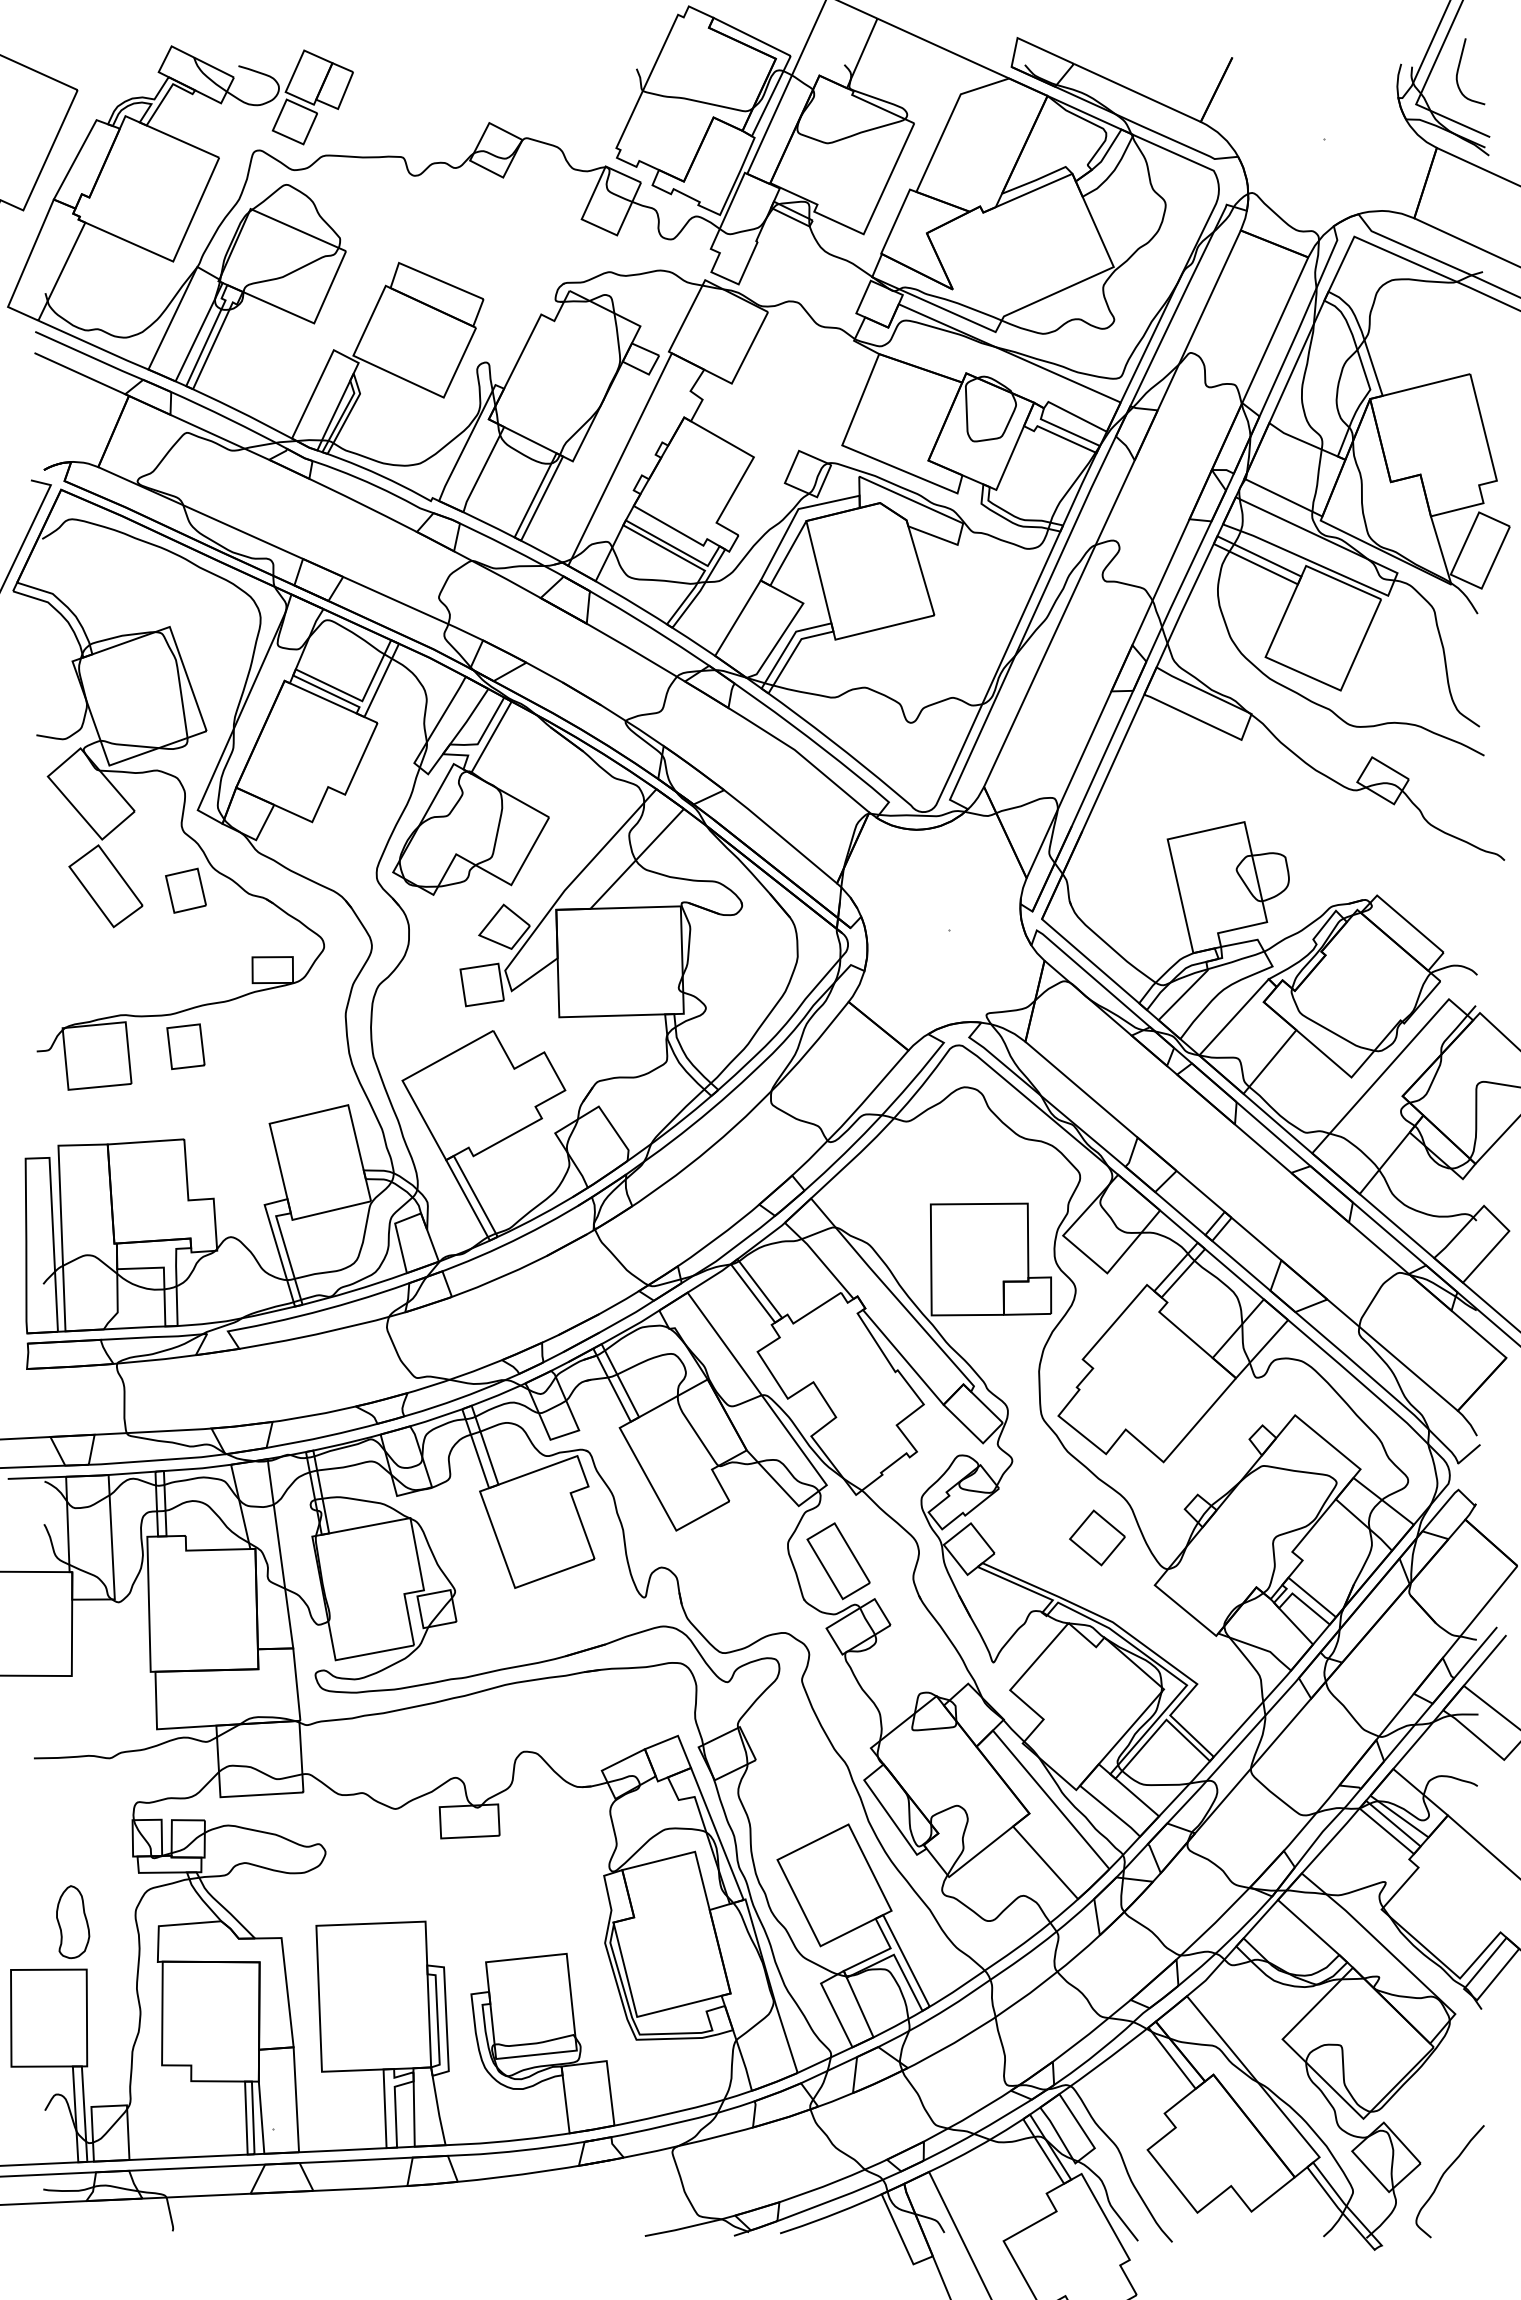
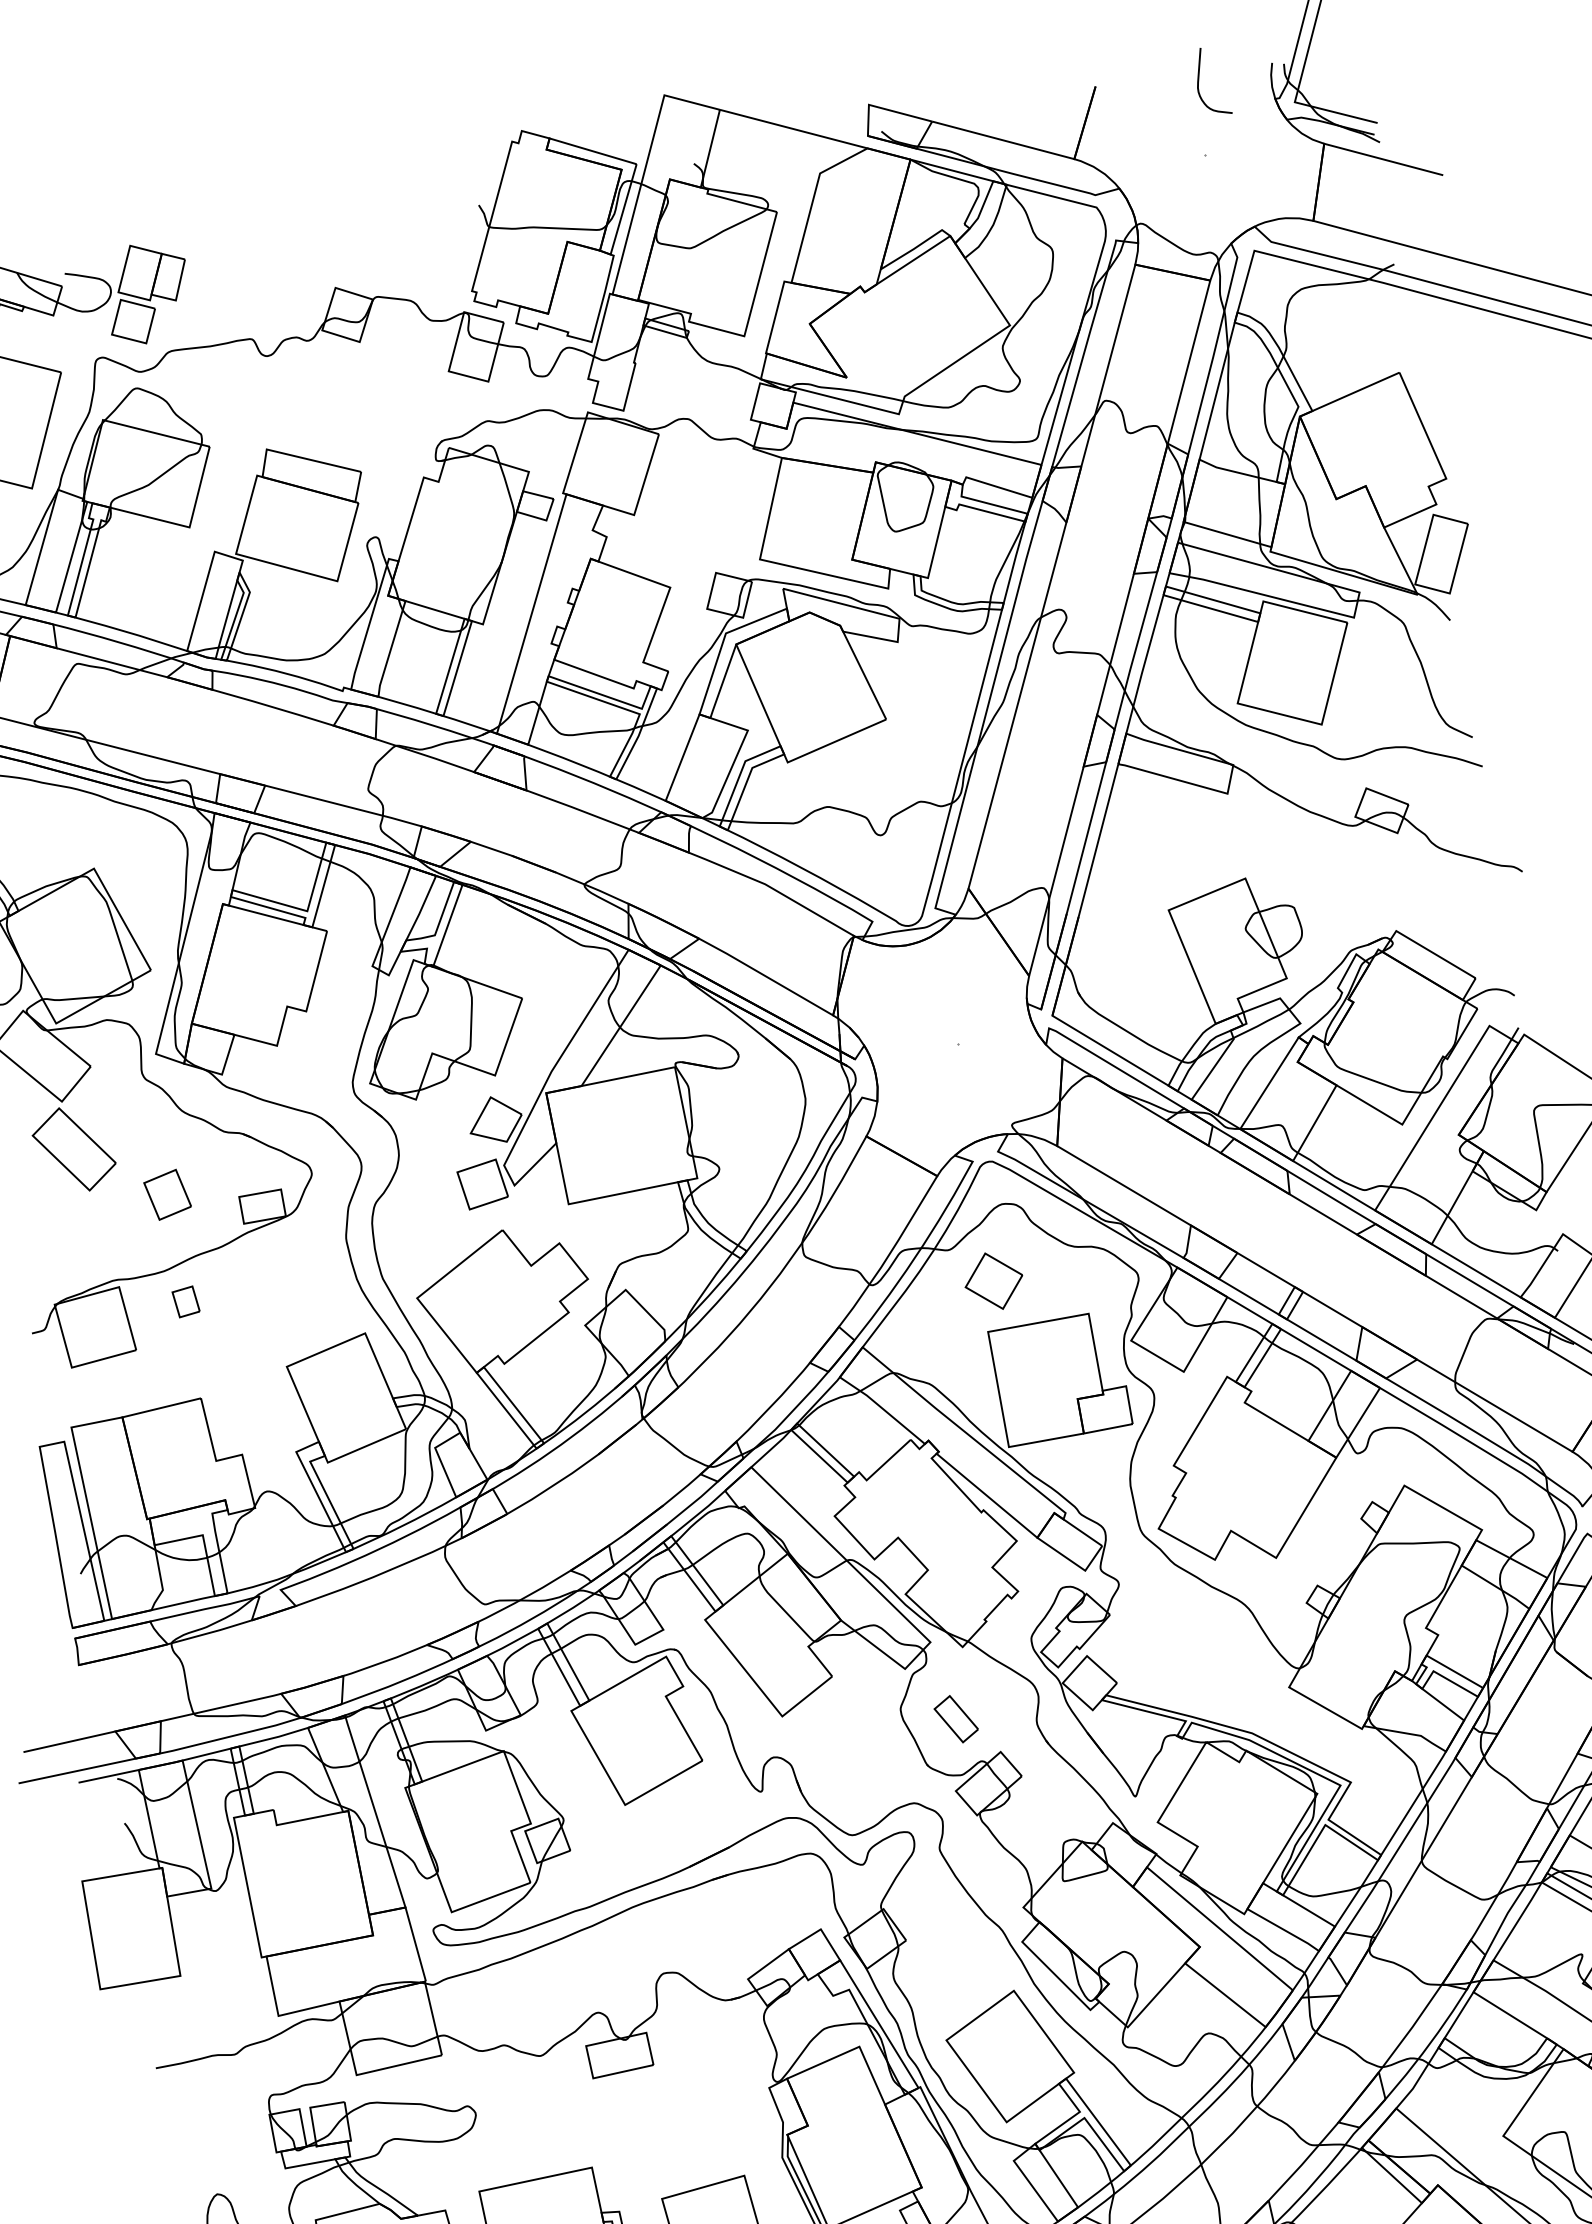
curve: (1459, 68) -> (1199, 80), moved
part: (185, 890) -> (167, 1194), moved
part: (185, 1046) -> (185, 1301), size x0.6
part: (1097, 1537) -> (993, 1280), moved
part: (838, 1561) -> (956, 1719), size x0.6

